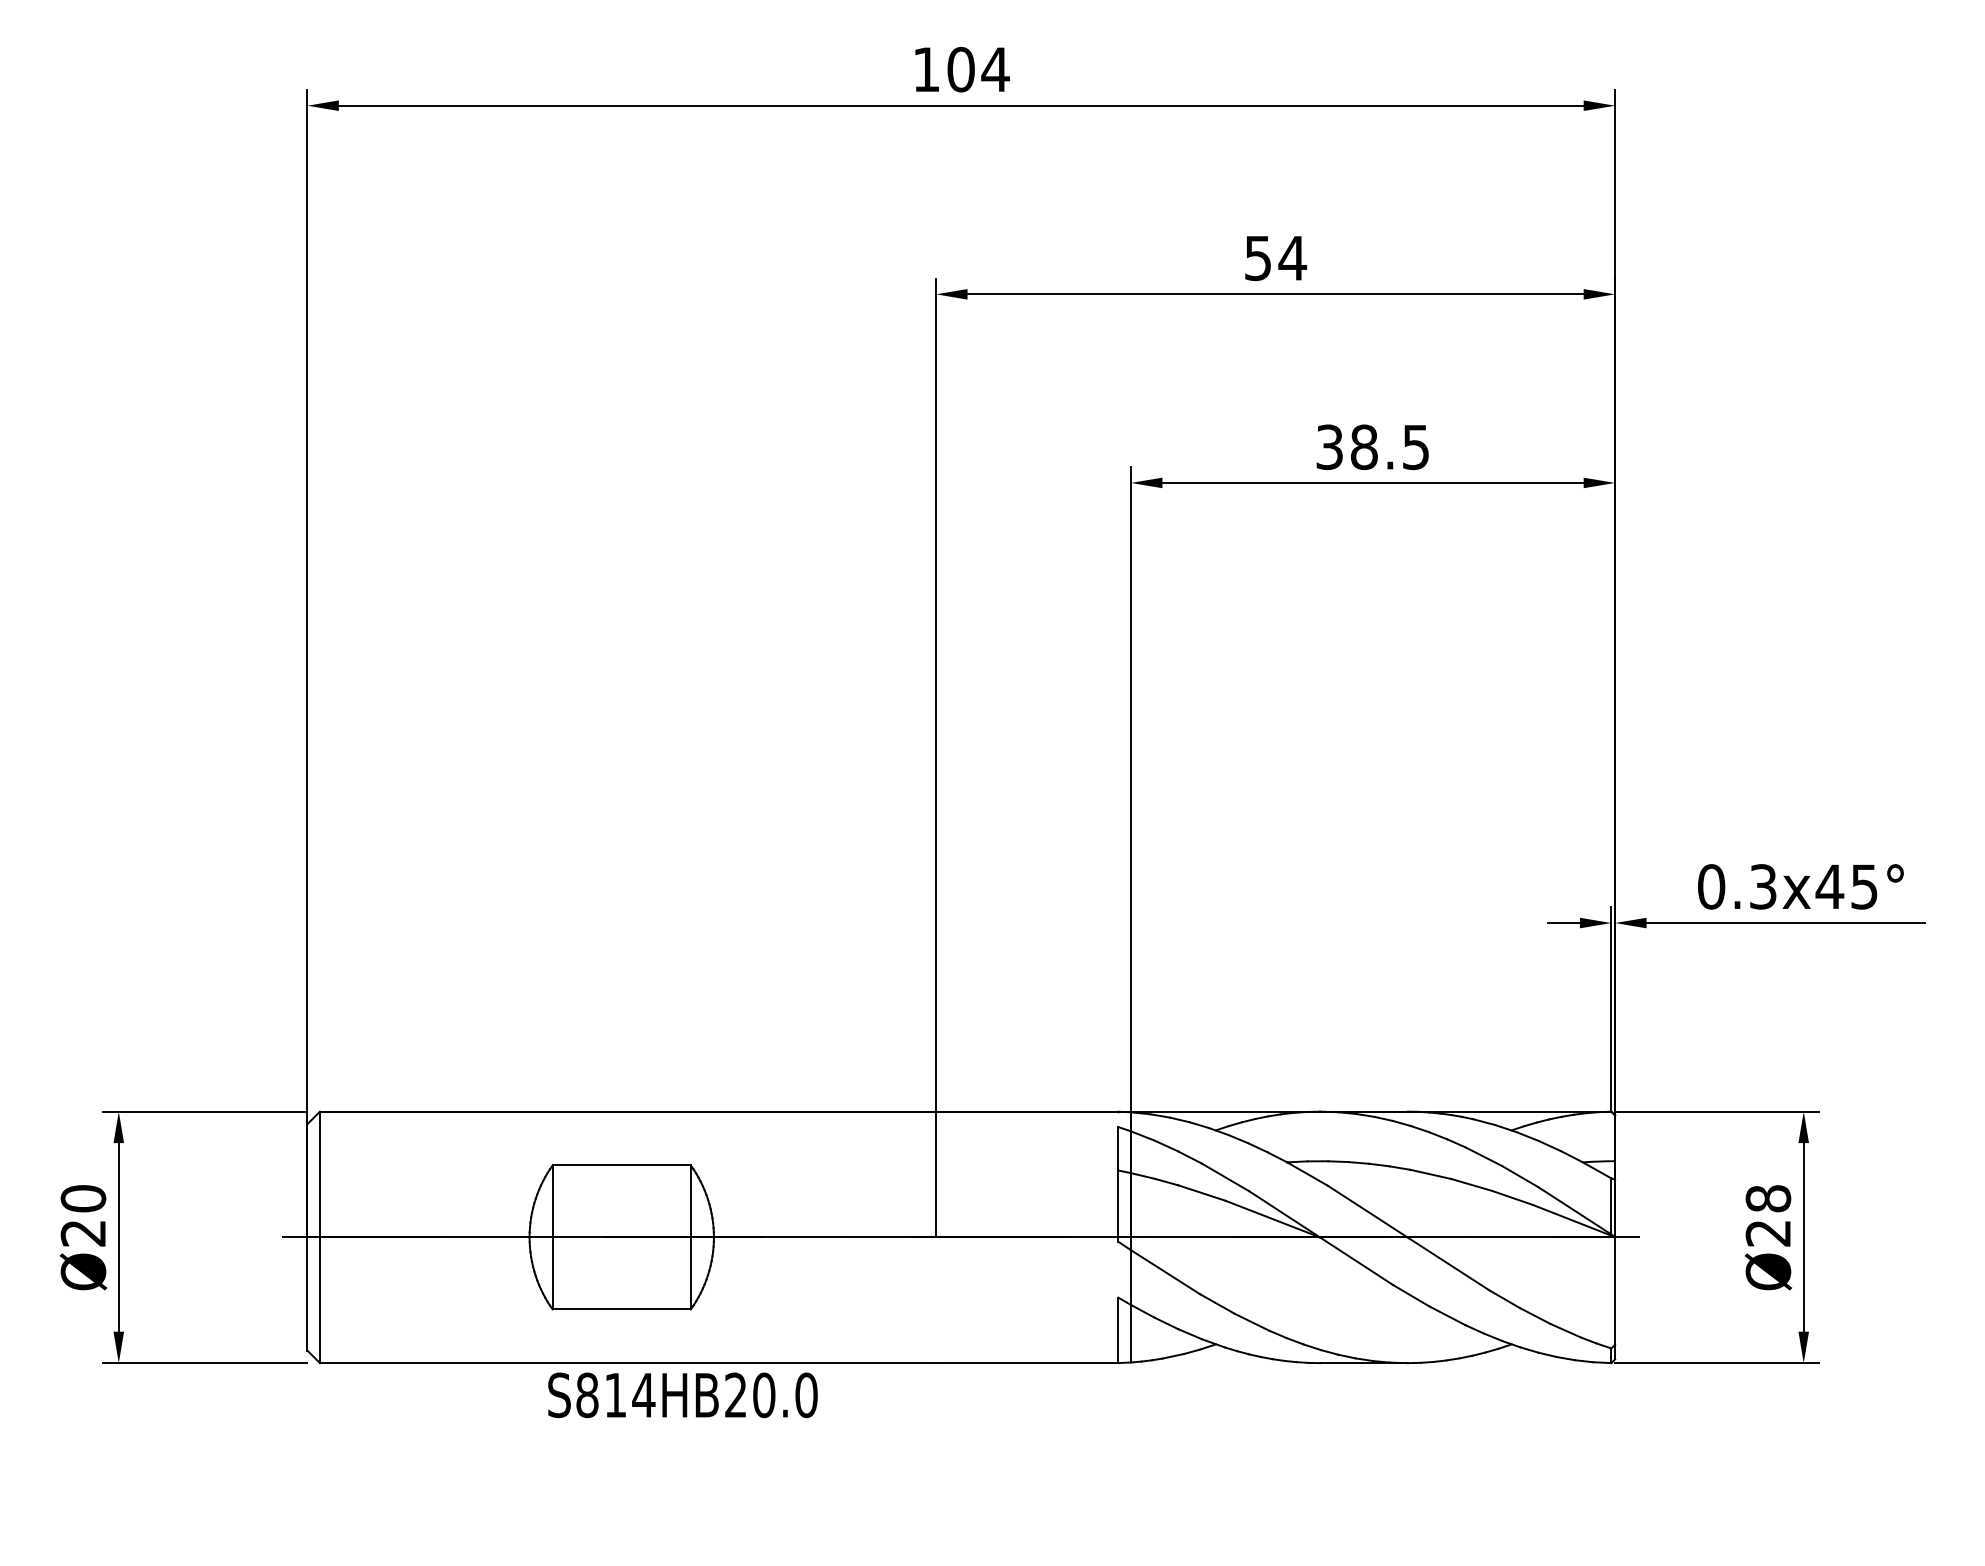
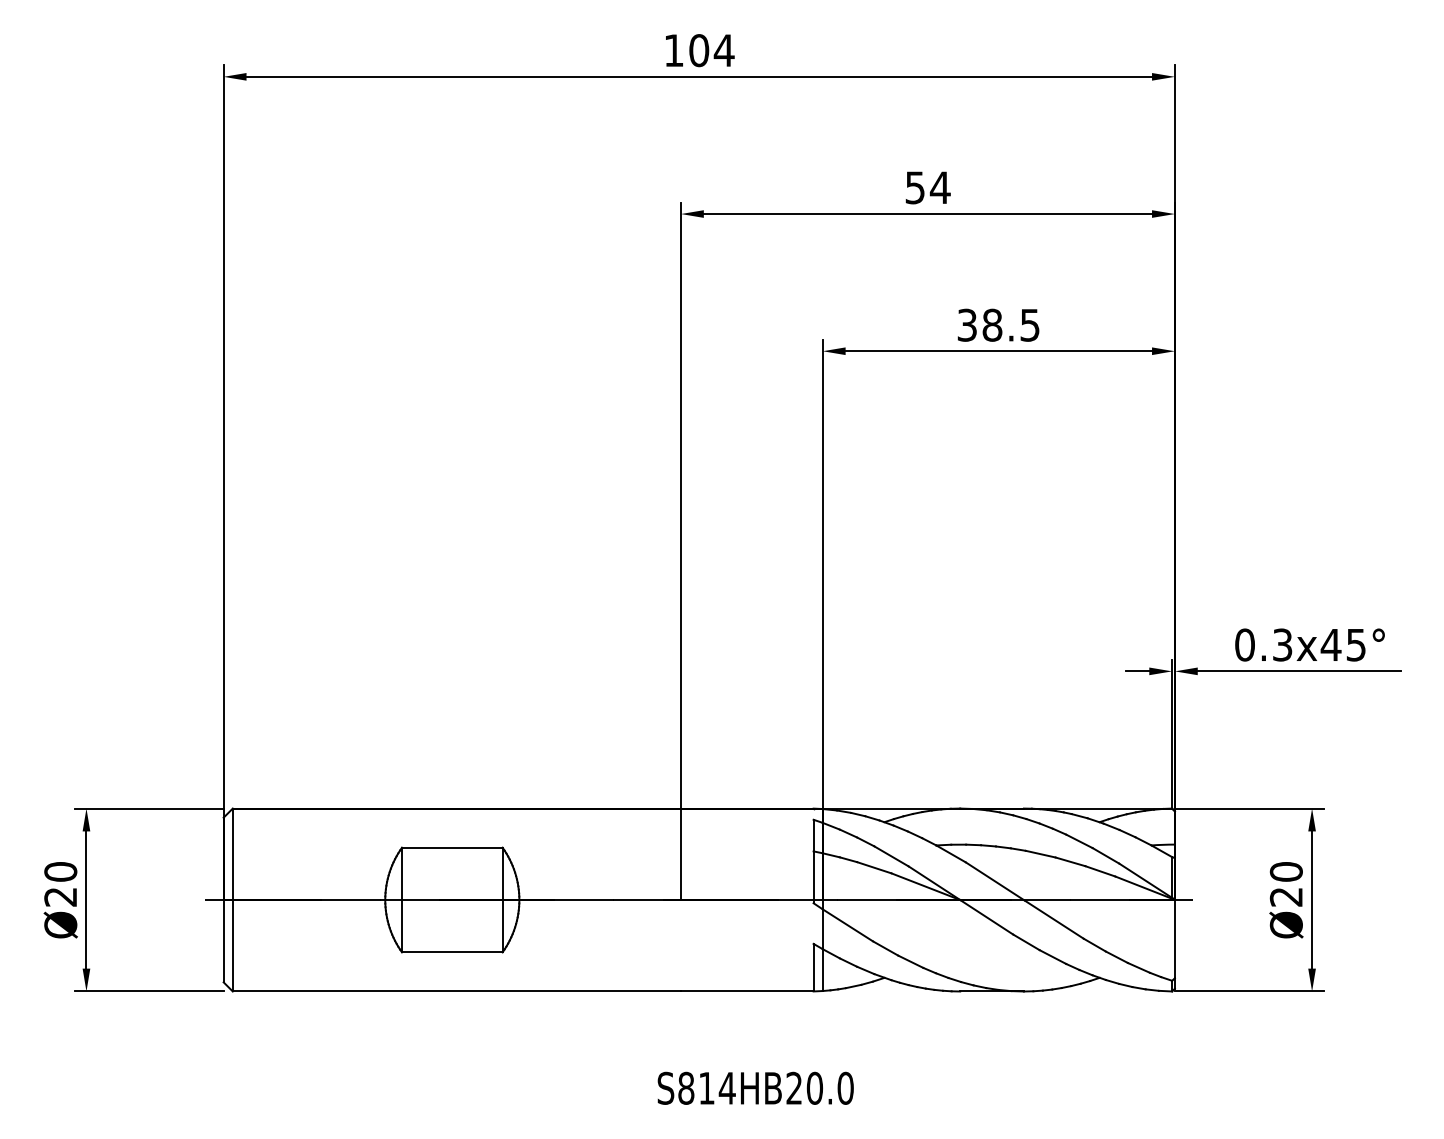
text: (1768, 1198) -> (1286, 871), Ø28 -> Ø20
text: (682, 1395) -> (755, 1088), moved

